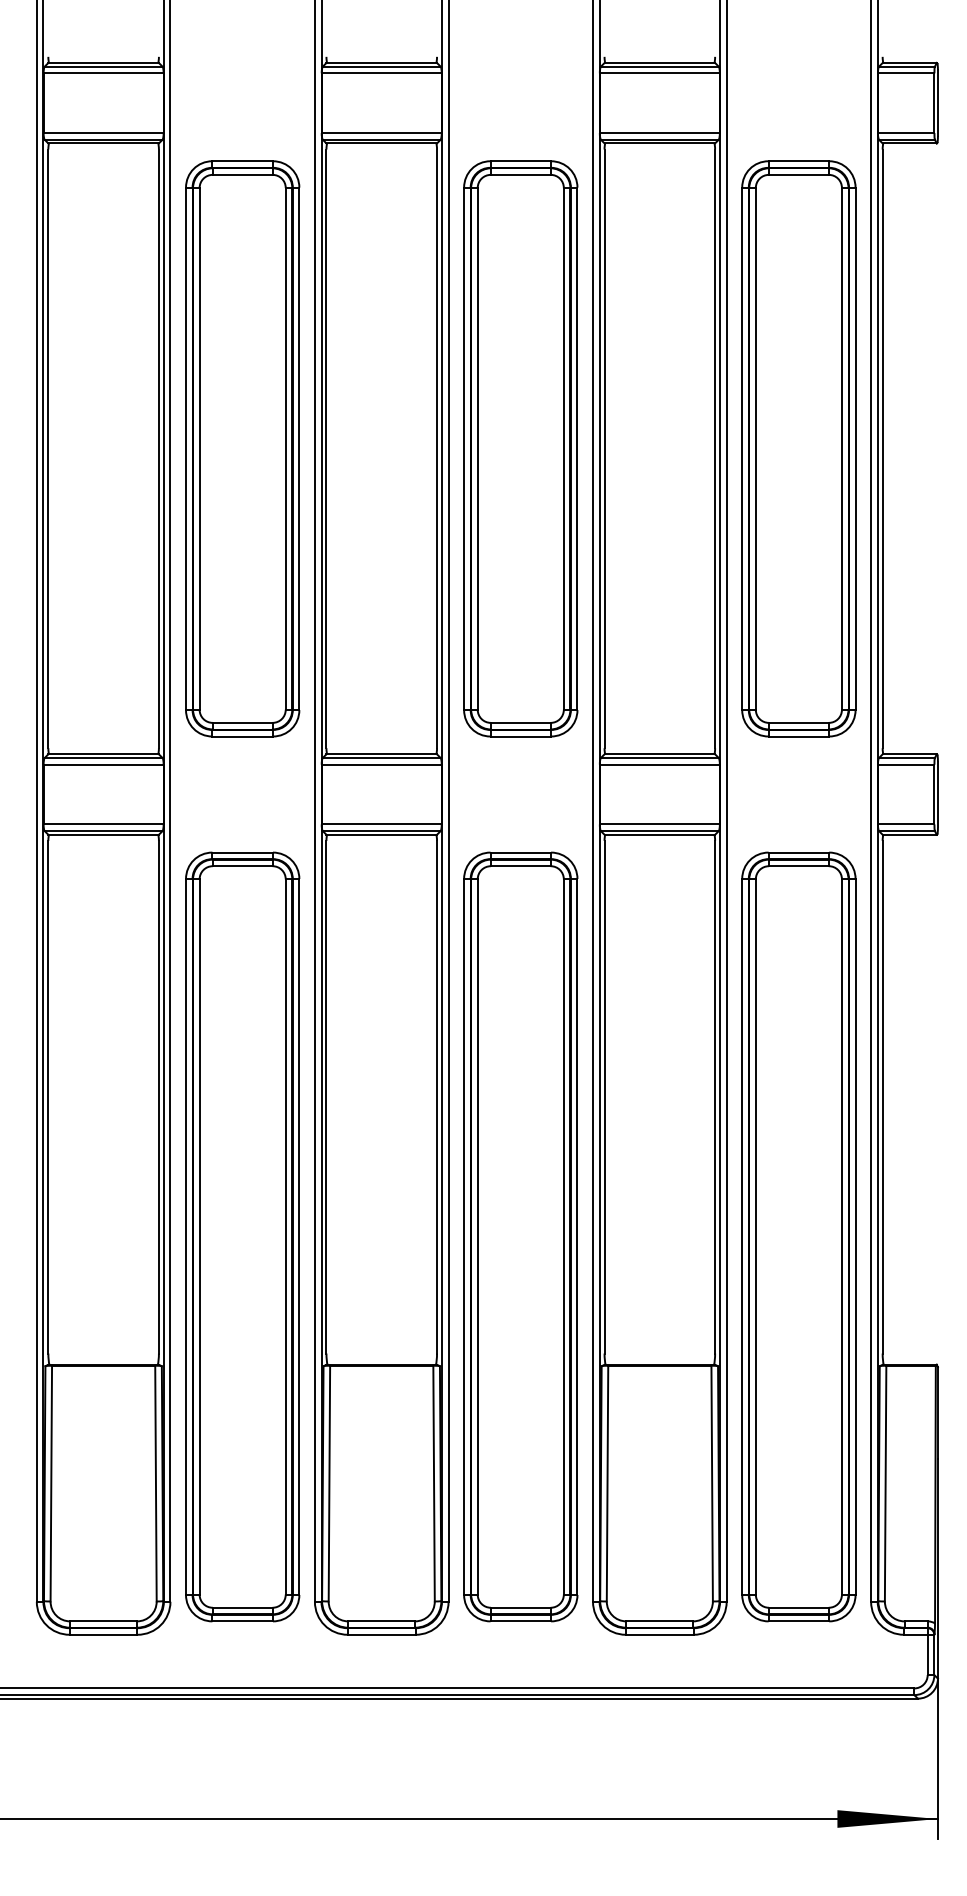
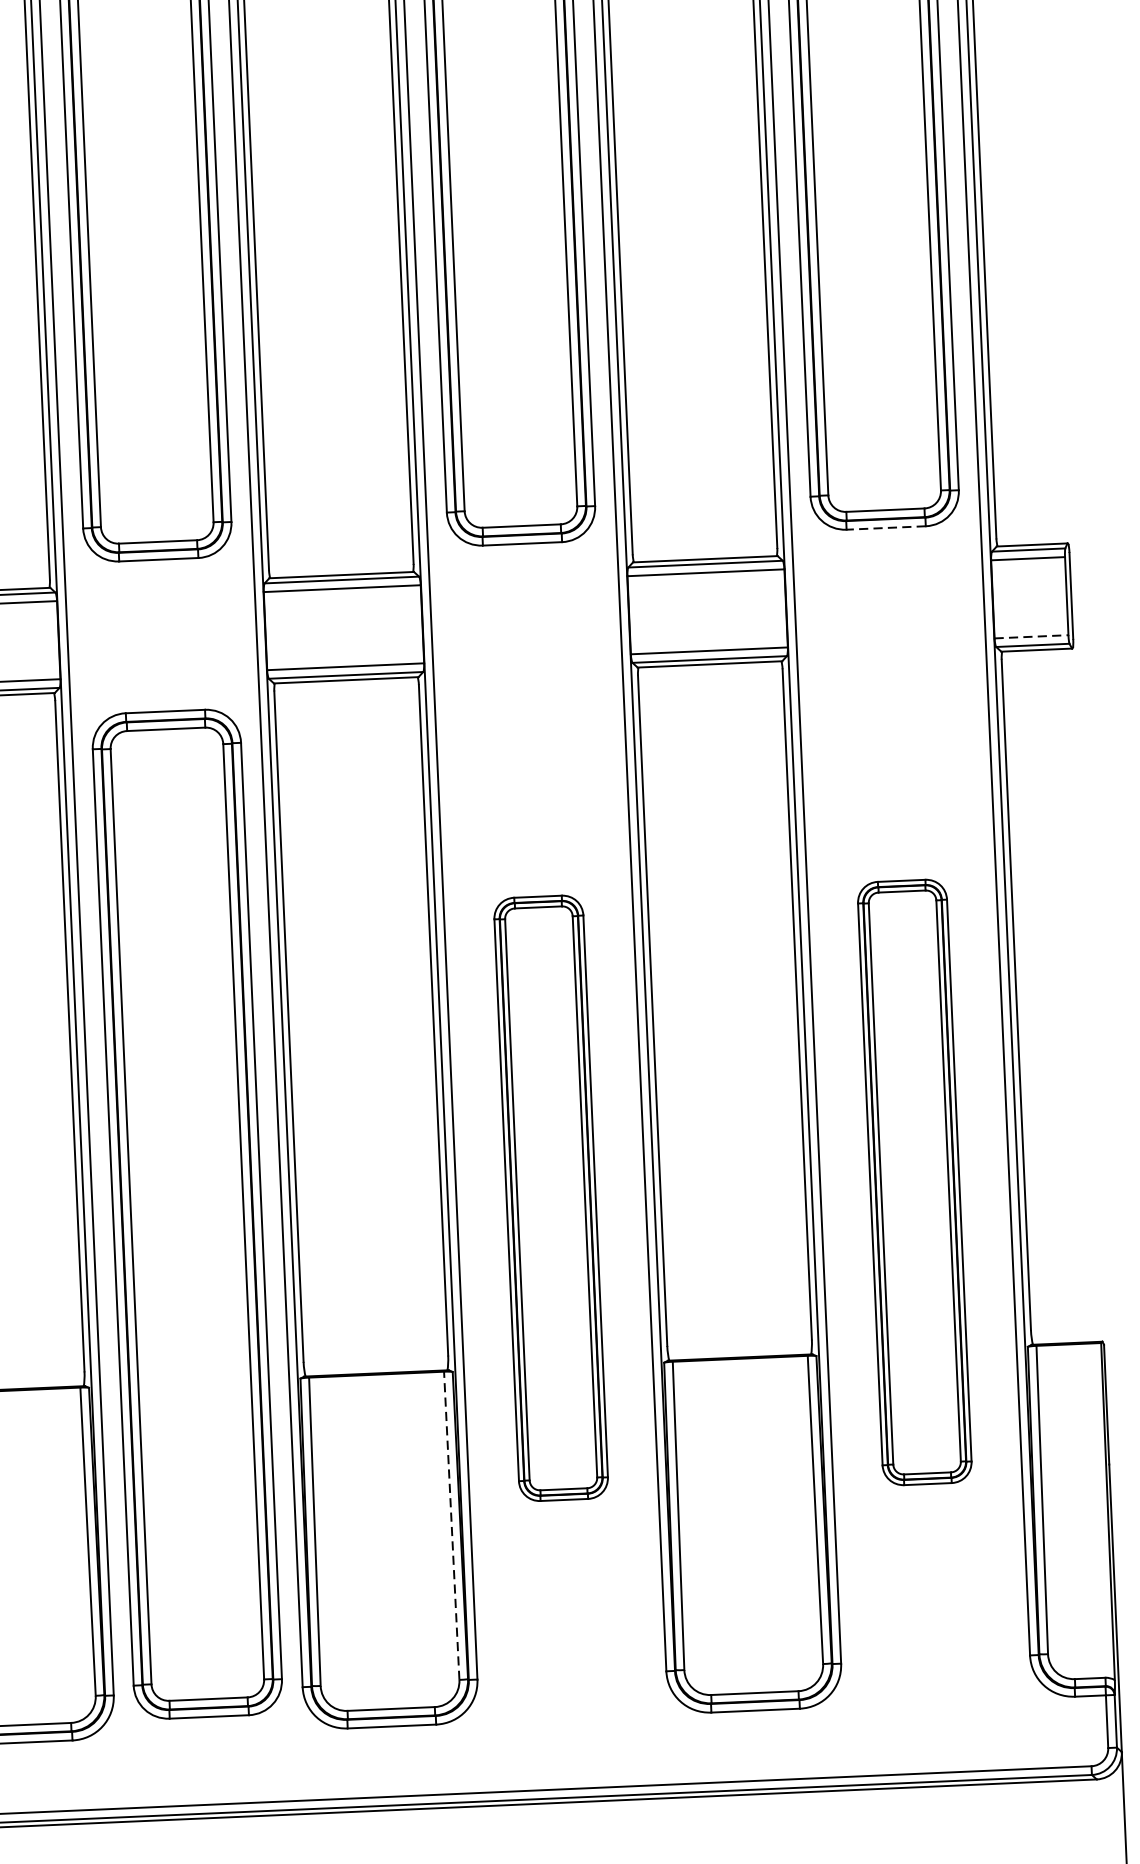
line: (798, 736) -> (885, 527), solid -> dashed
line: (906, 824) -> (1031, 636), solid -> dashed
part: (520, 1236) -> (550, 1197), size x0.6
part: (798, 1236) -> (914, 1181), size x0.6
line: (434, 1483) -> (452, 1525), solid -> dashed

